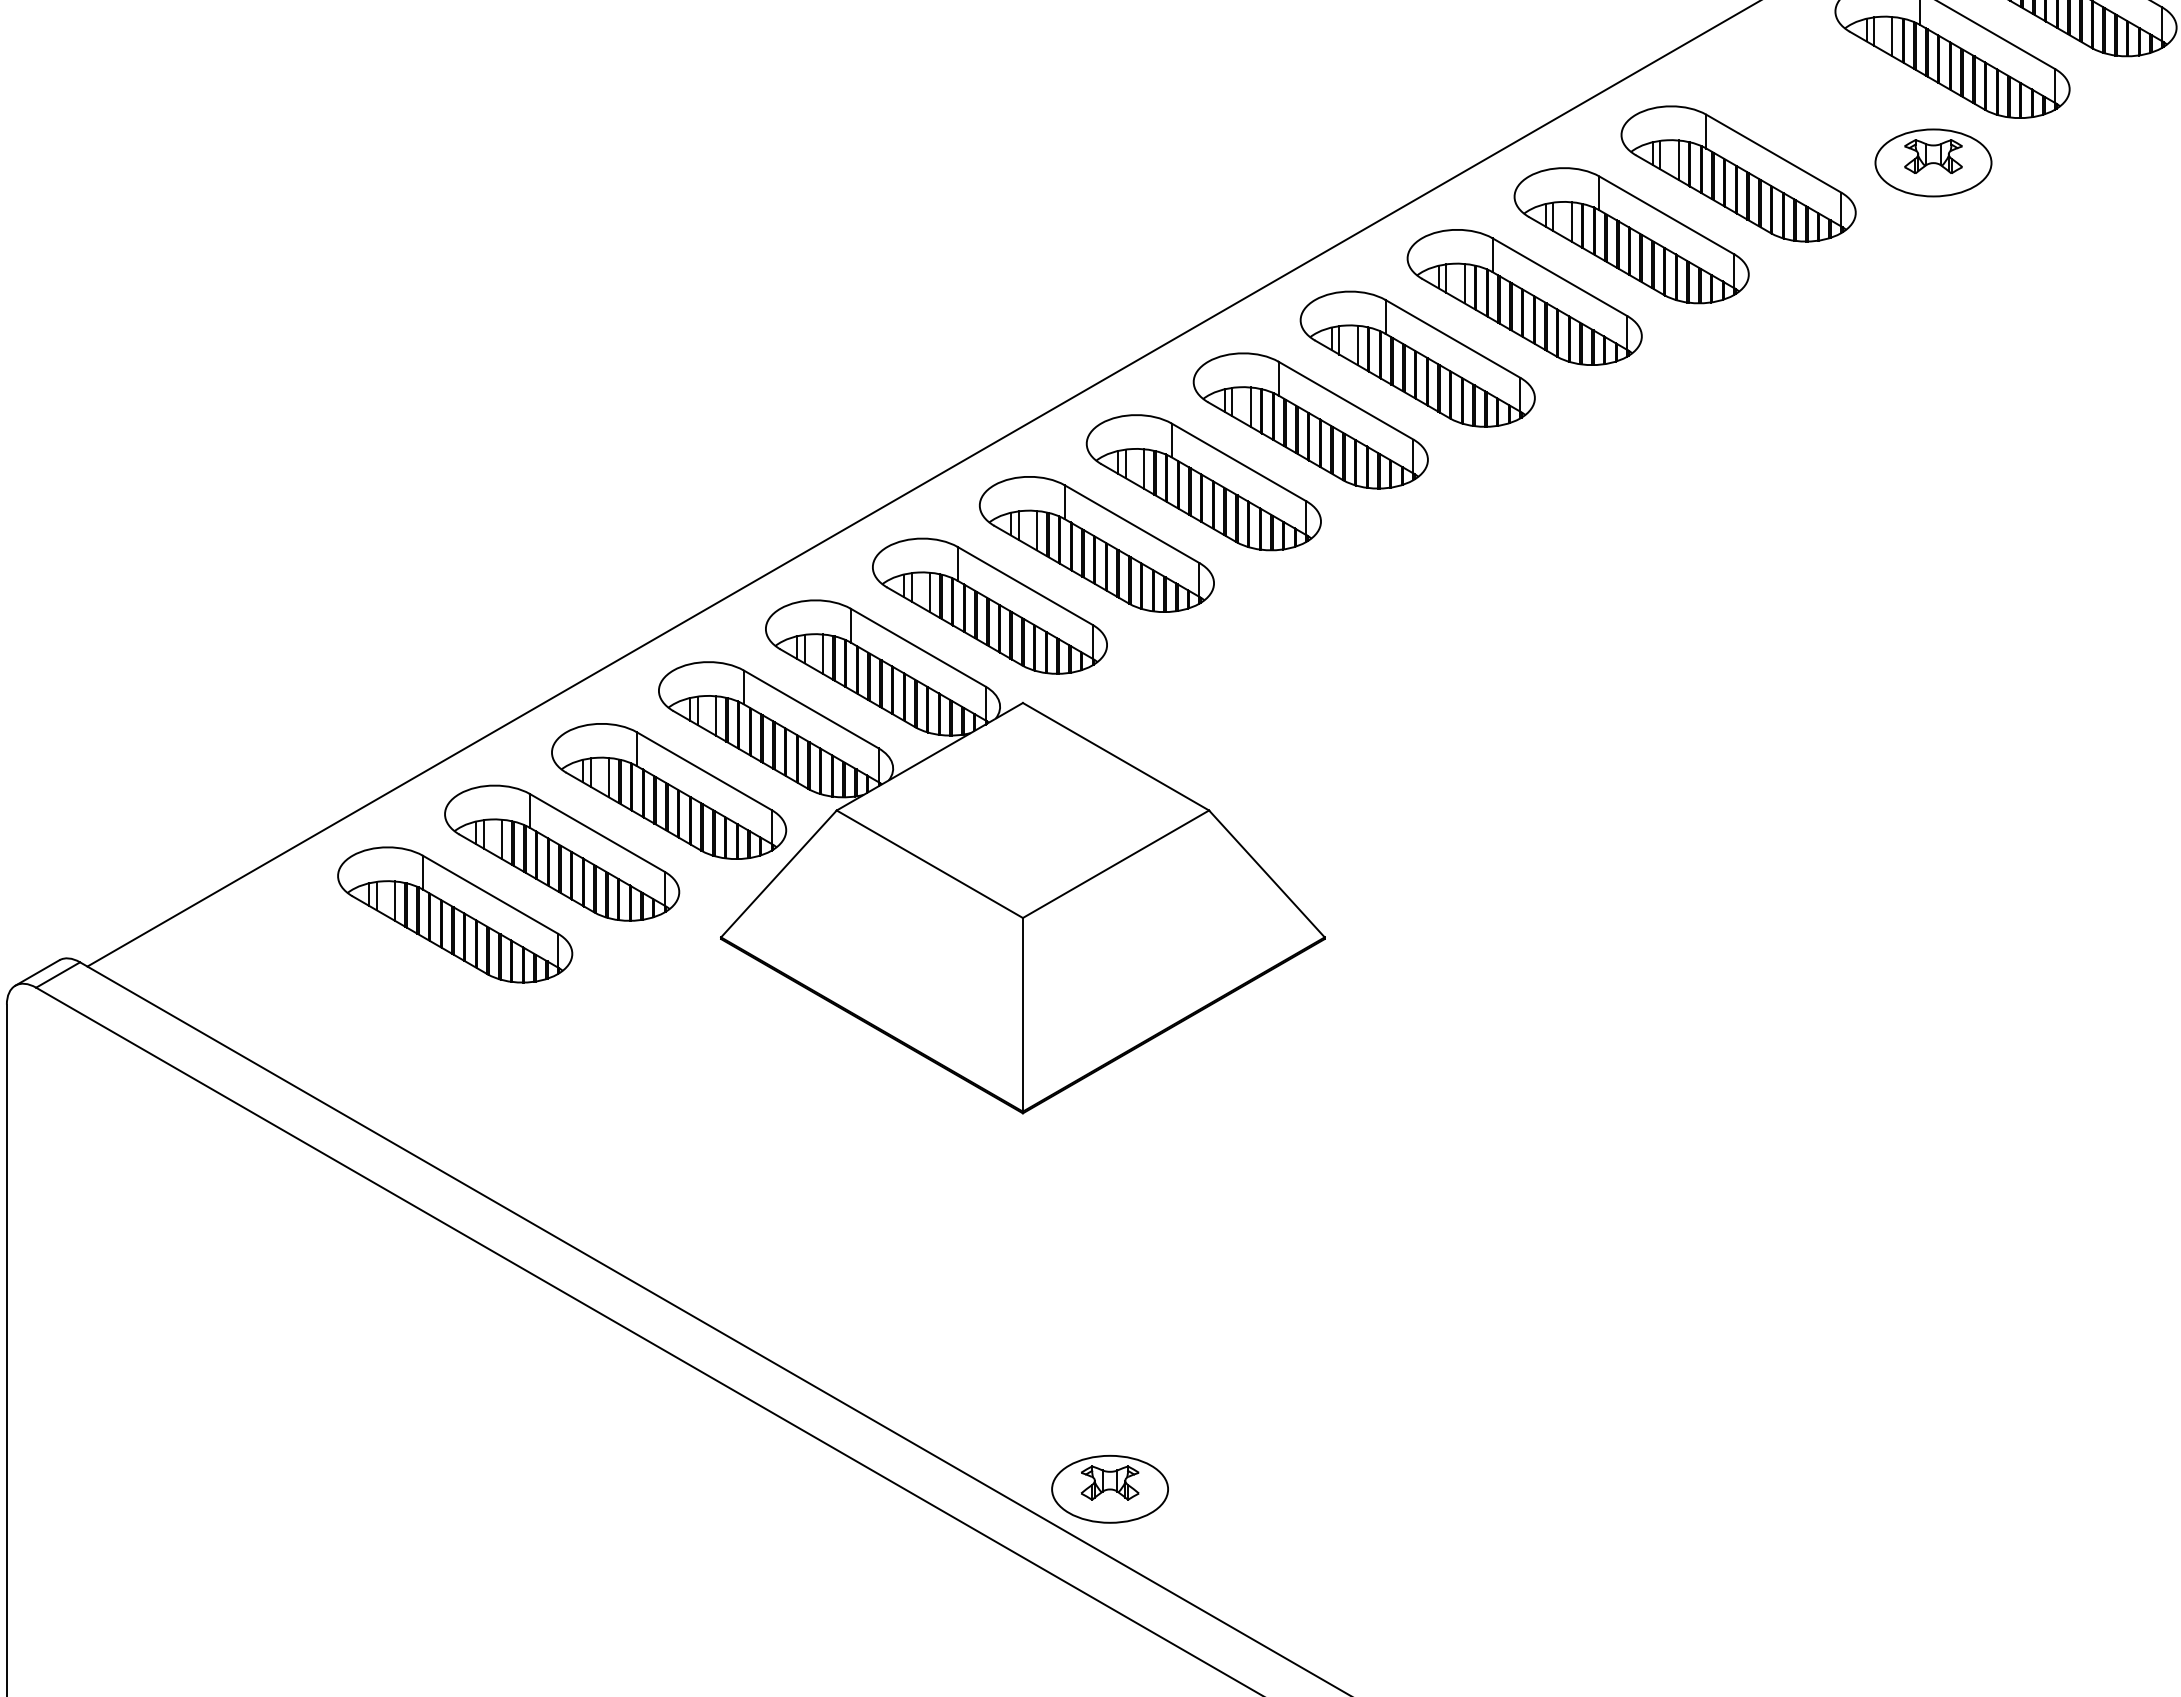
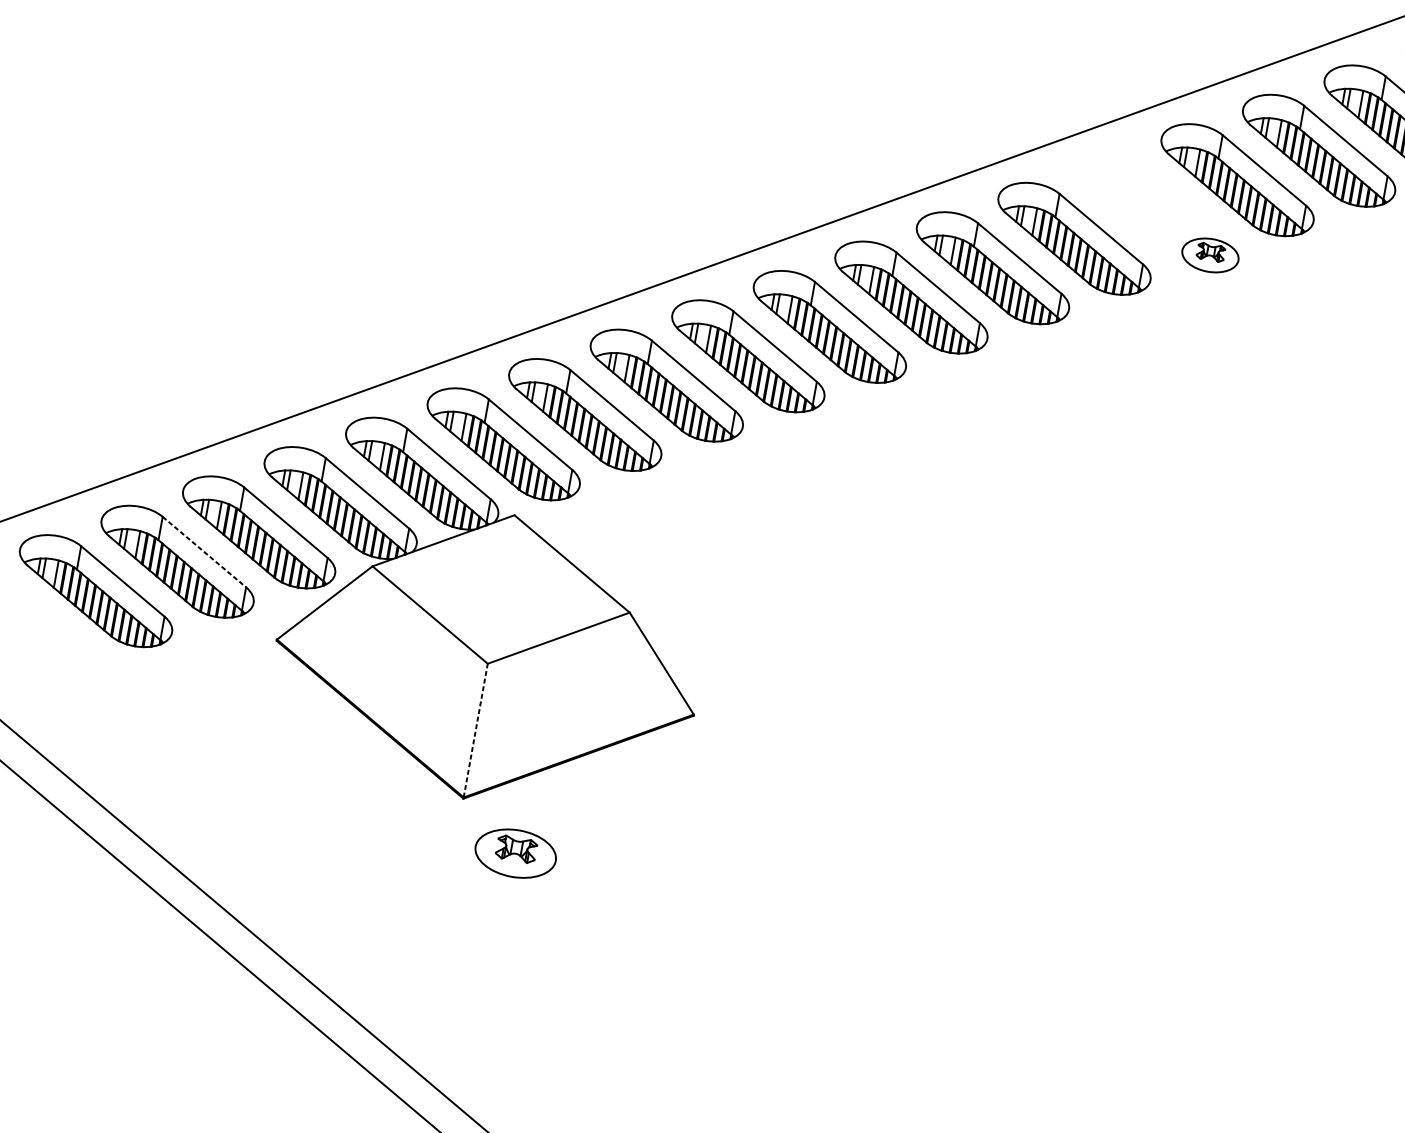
part: (1933, 162) -> (1210, 255), size x0.7
line: (597, 832) -> (204, 551), solid -> dashed
line: (1022, 1014) -> (475, 730), solid -> dashed
part: (1109, 1489) -> (515, 853), moved

